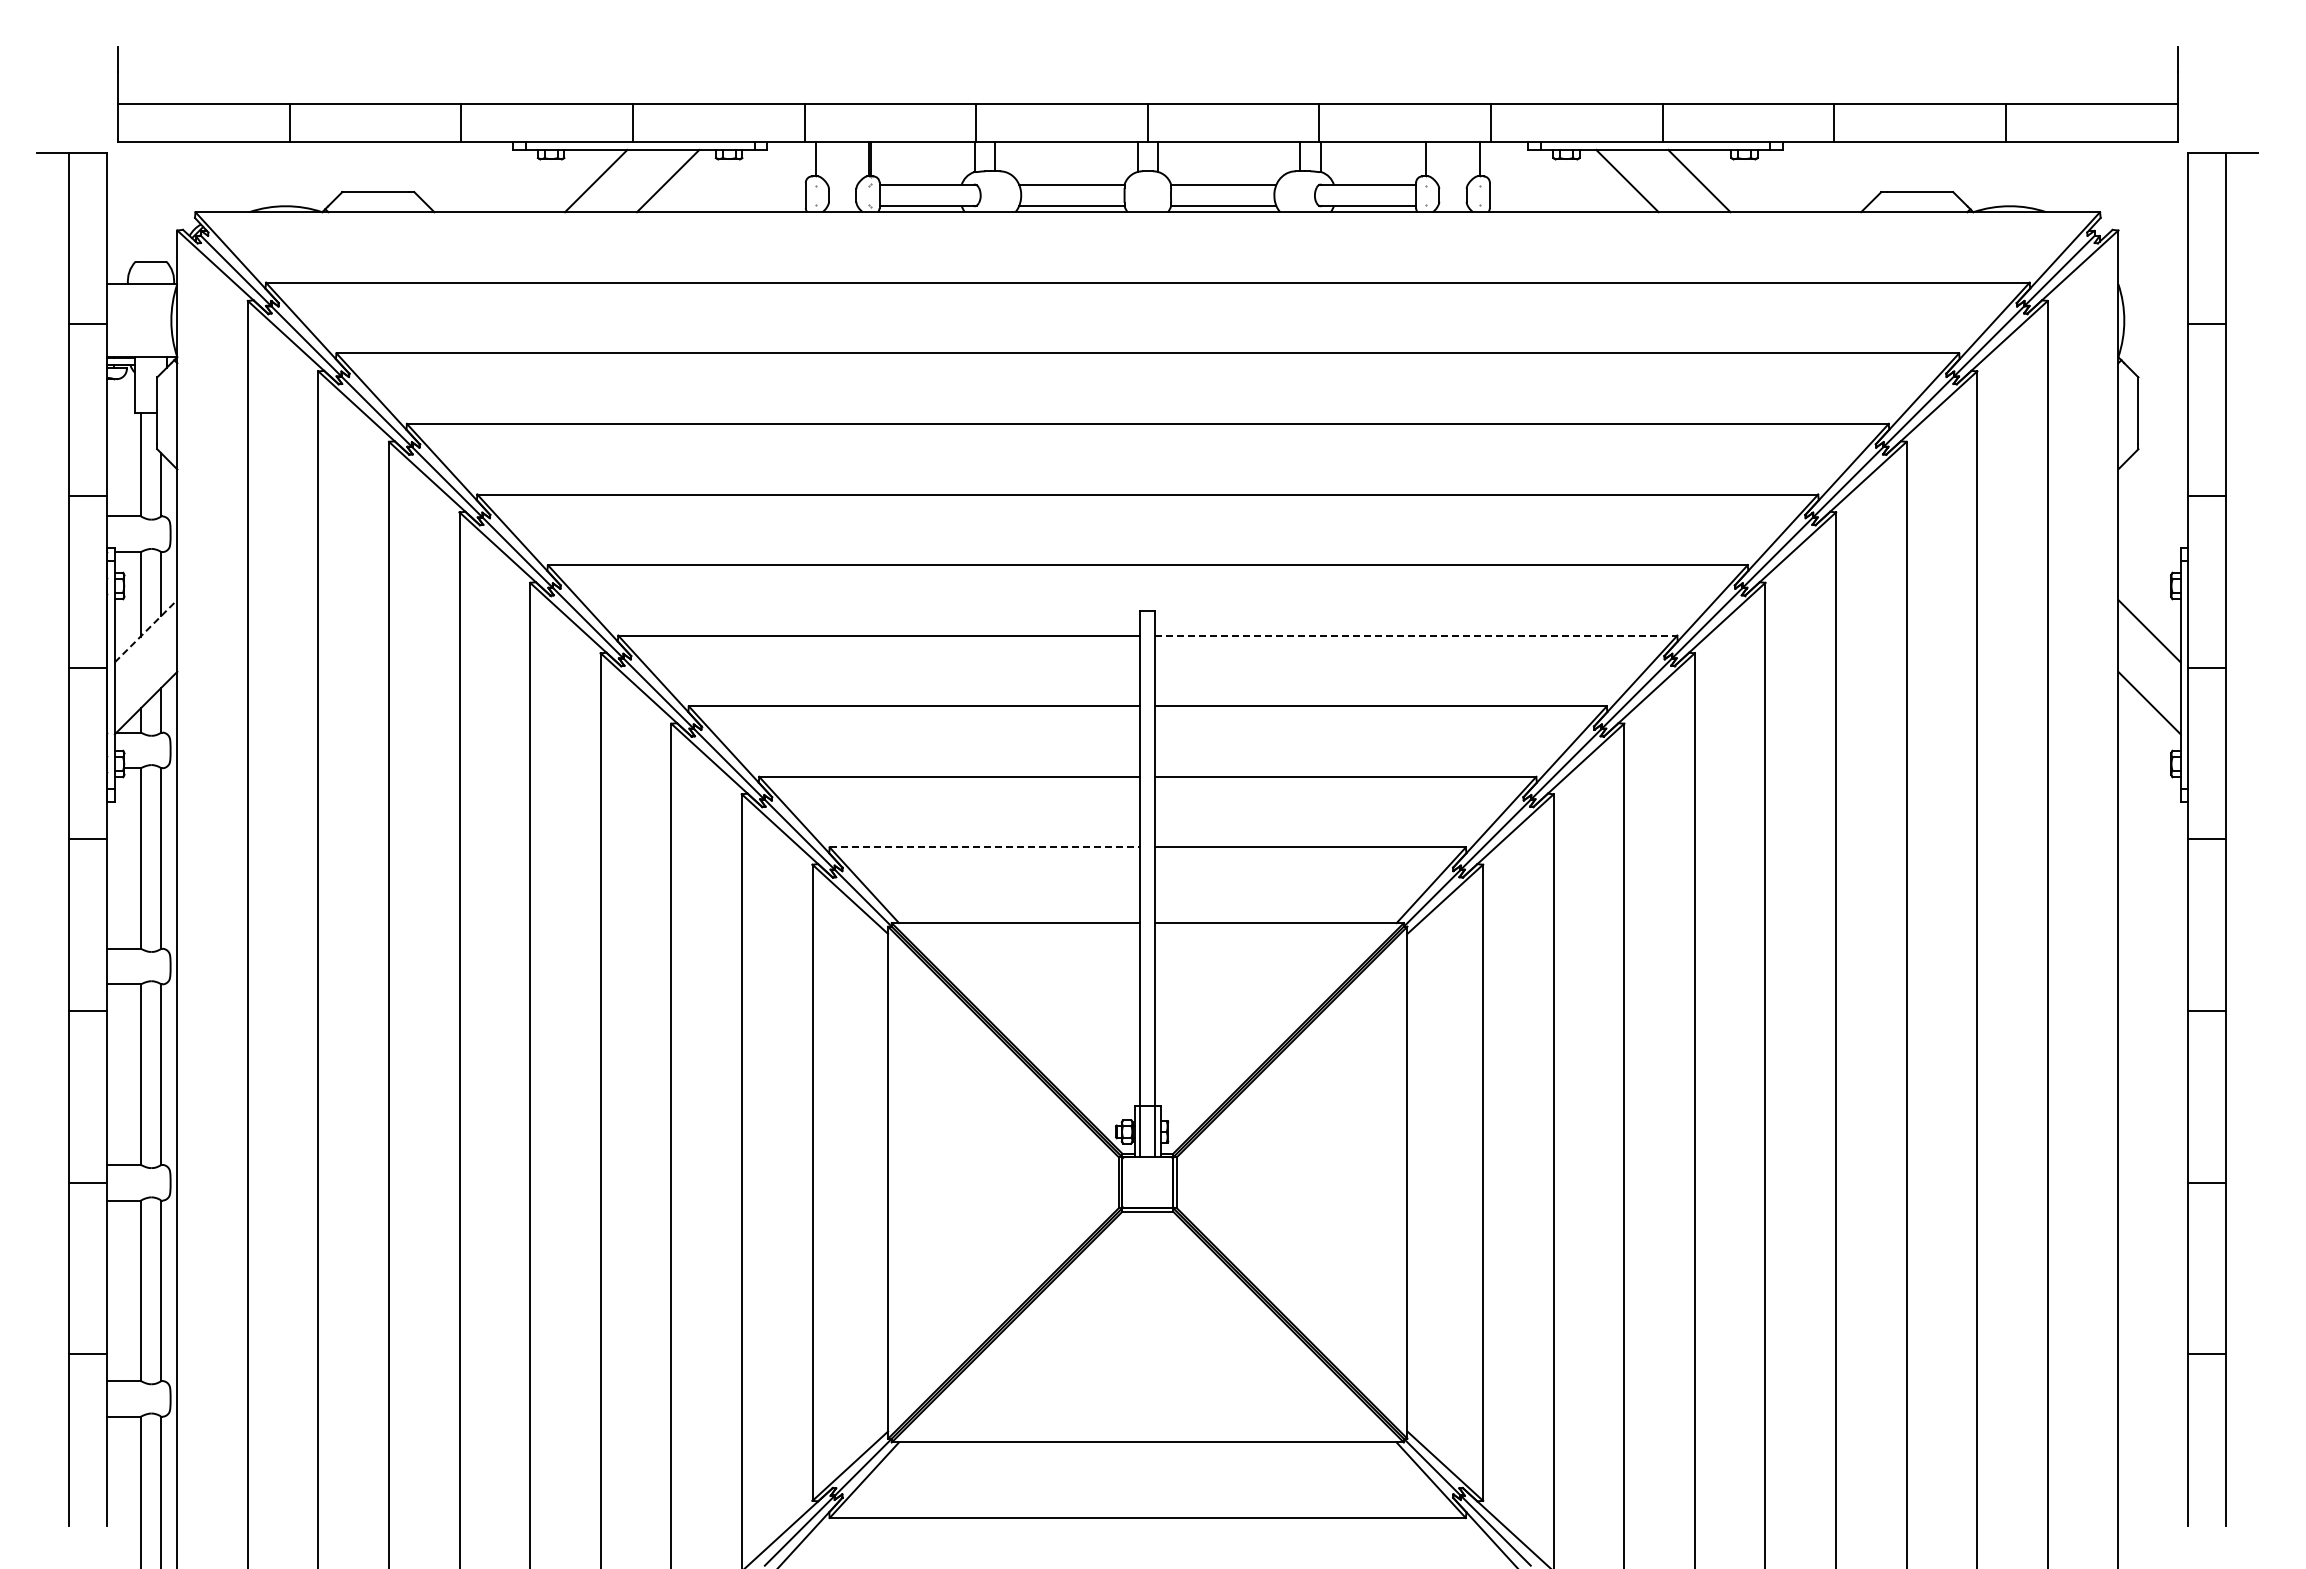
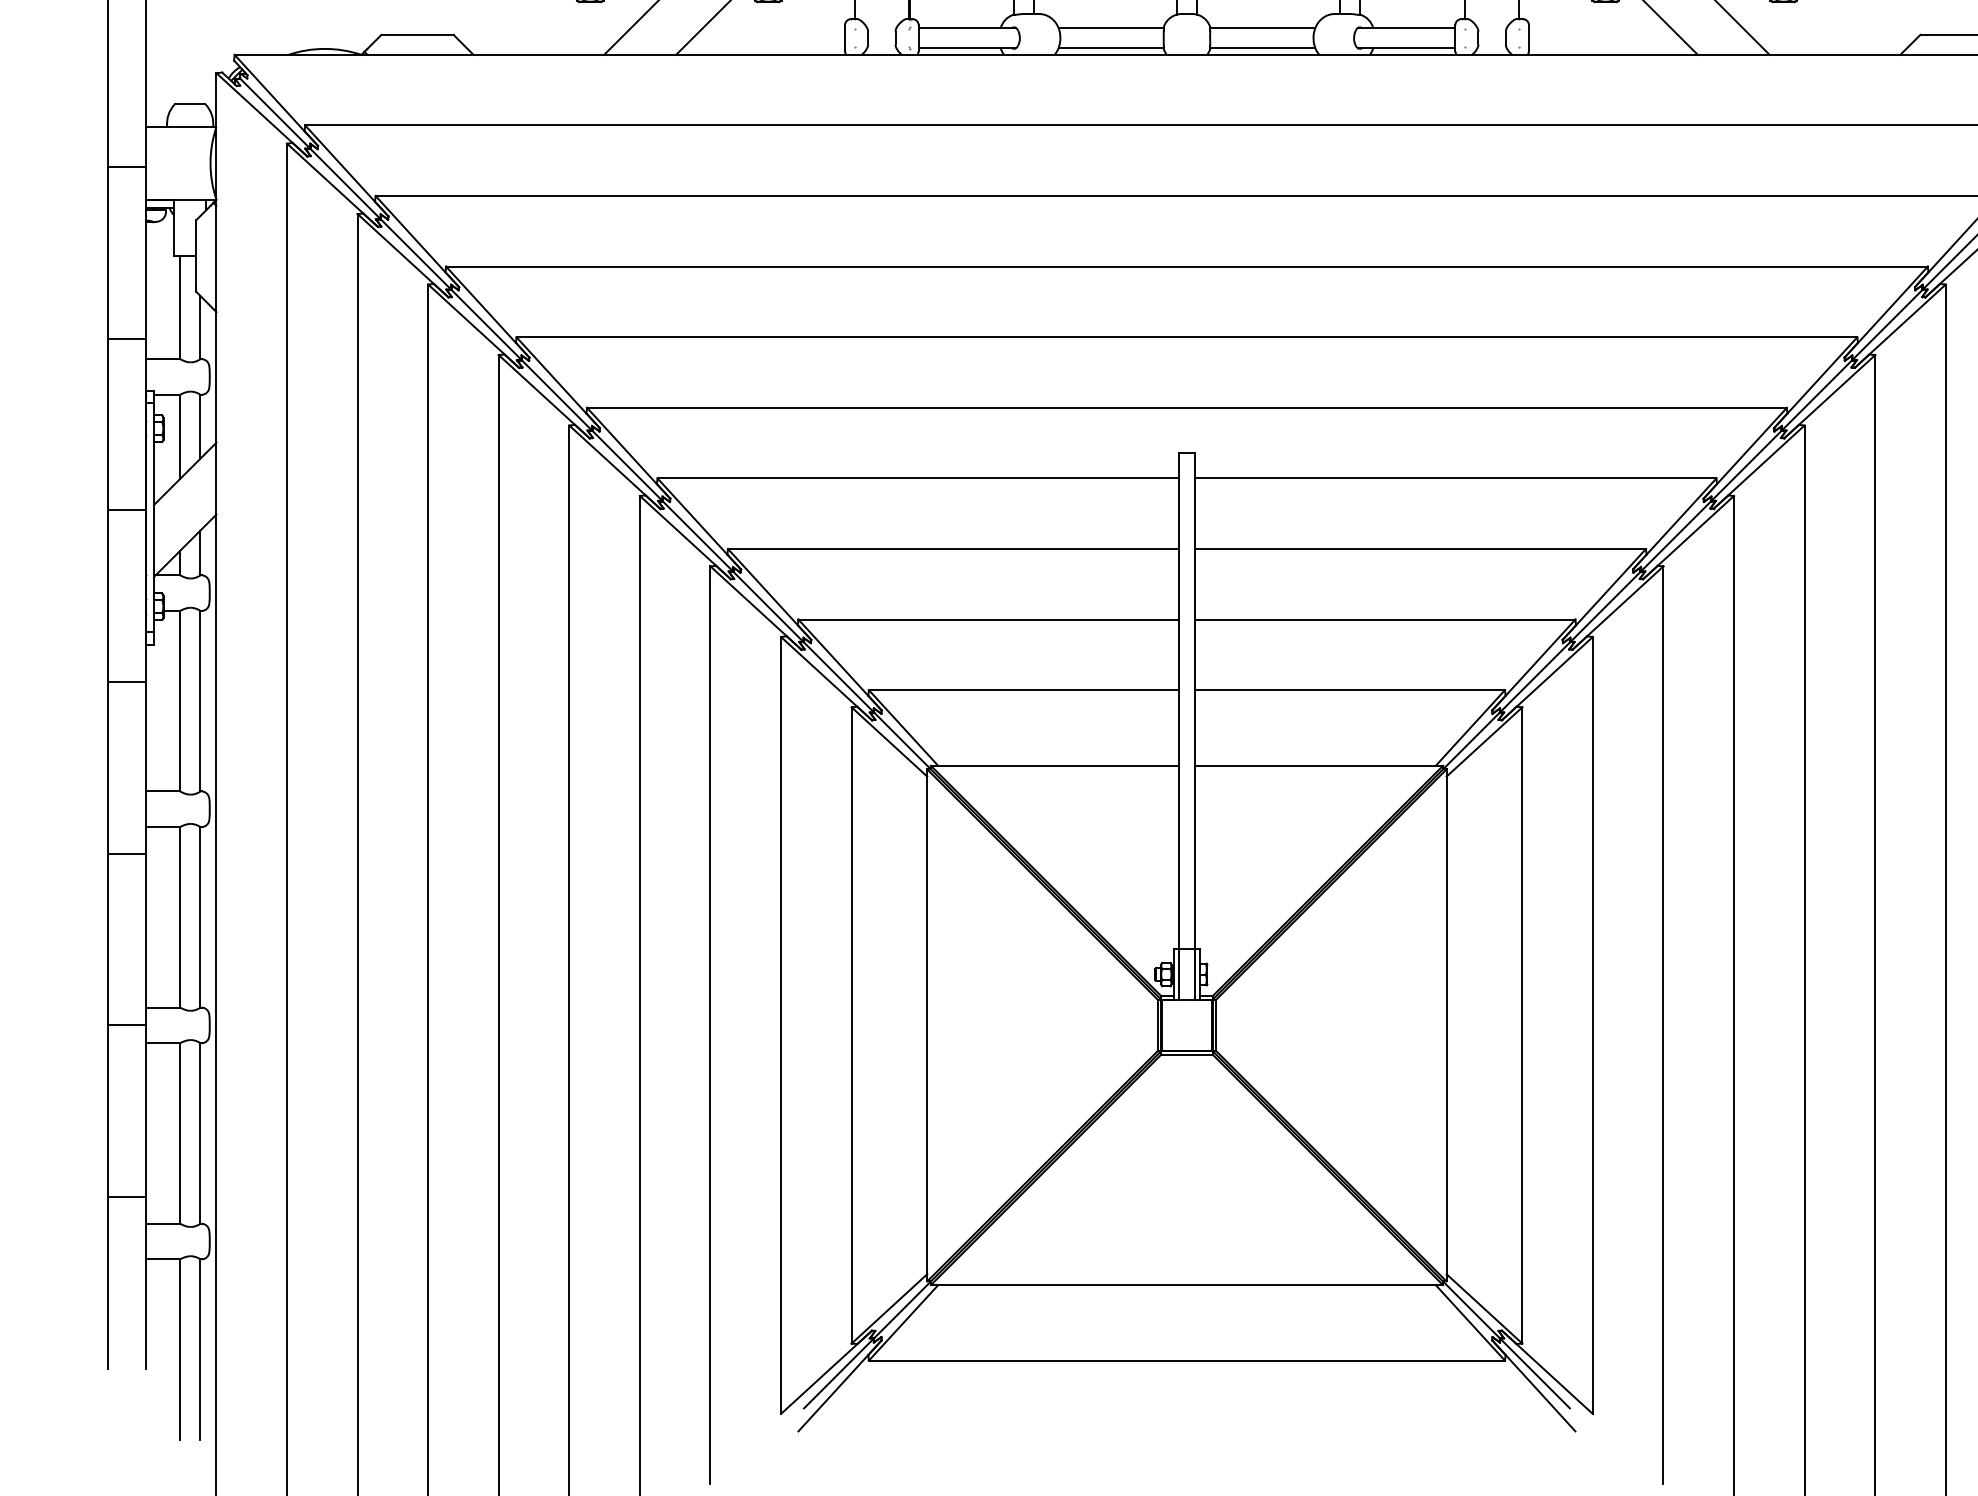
line: (146, 630) -> (185, 473), dashed -> solid
line: (1416, 635) -> (1455, 478), dashed -> solid
line: (985, 847) -> (1024, 690), dashed -> solid

